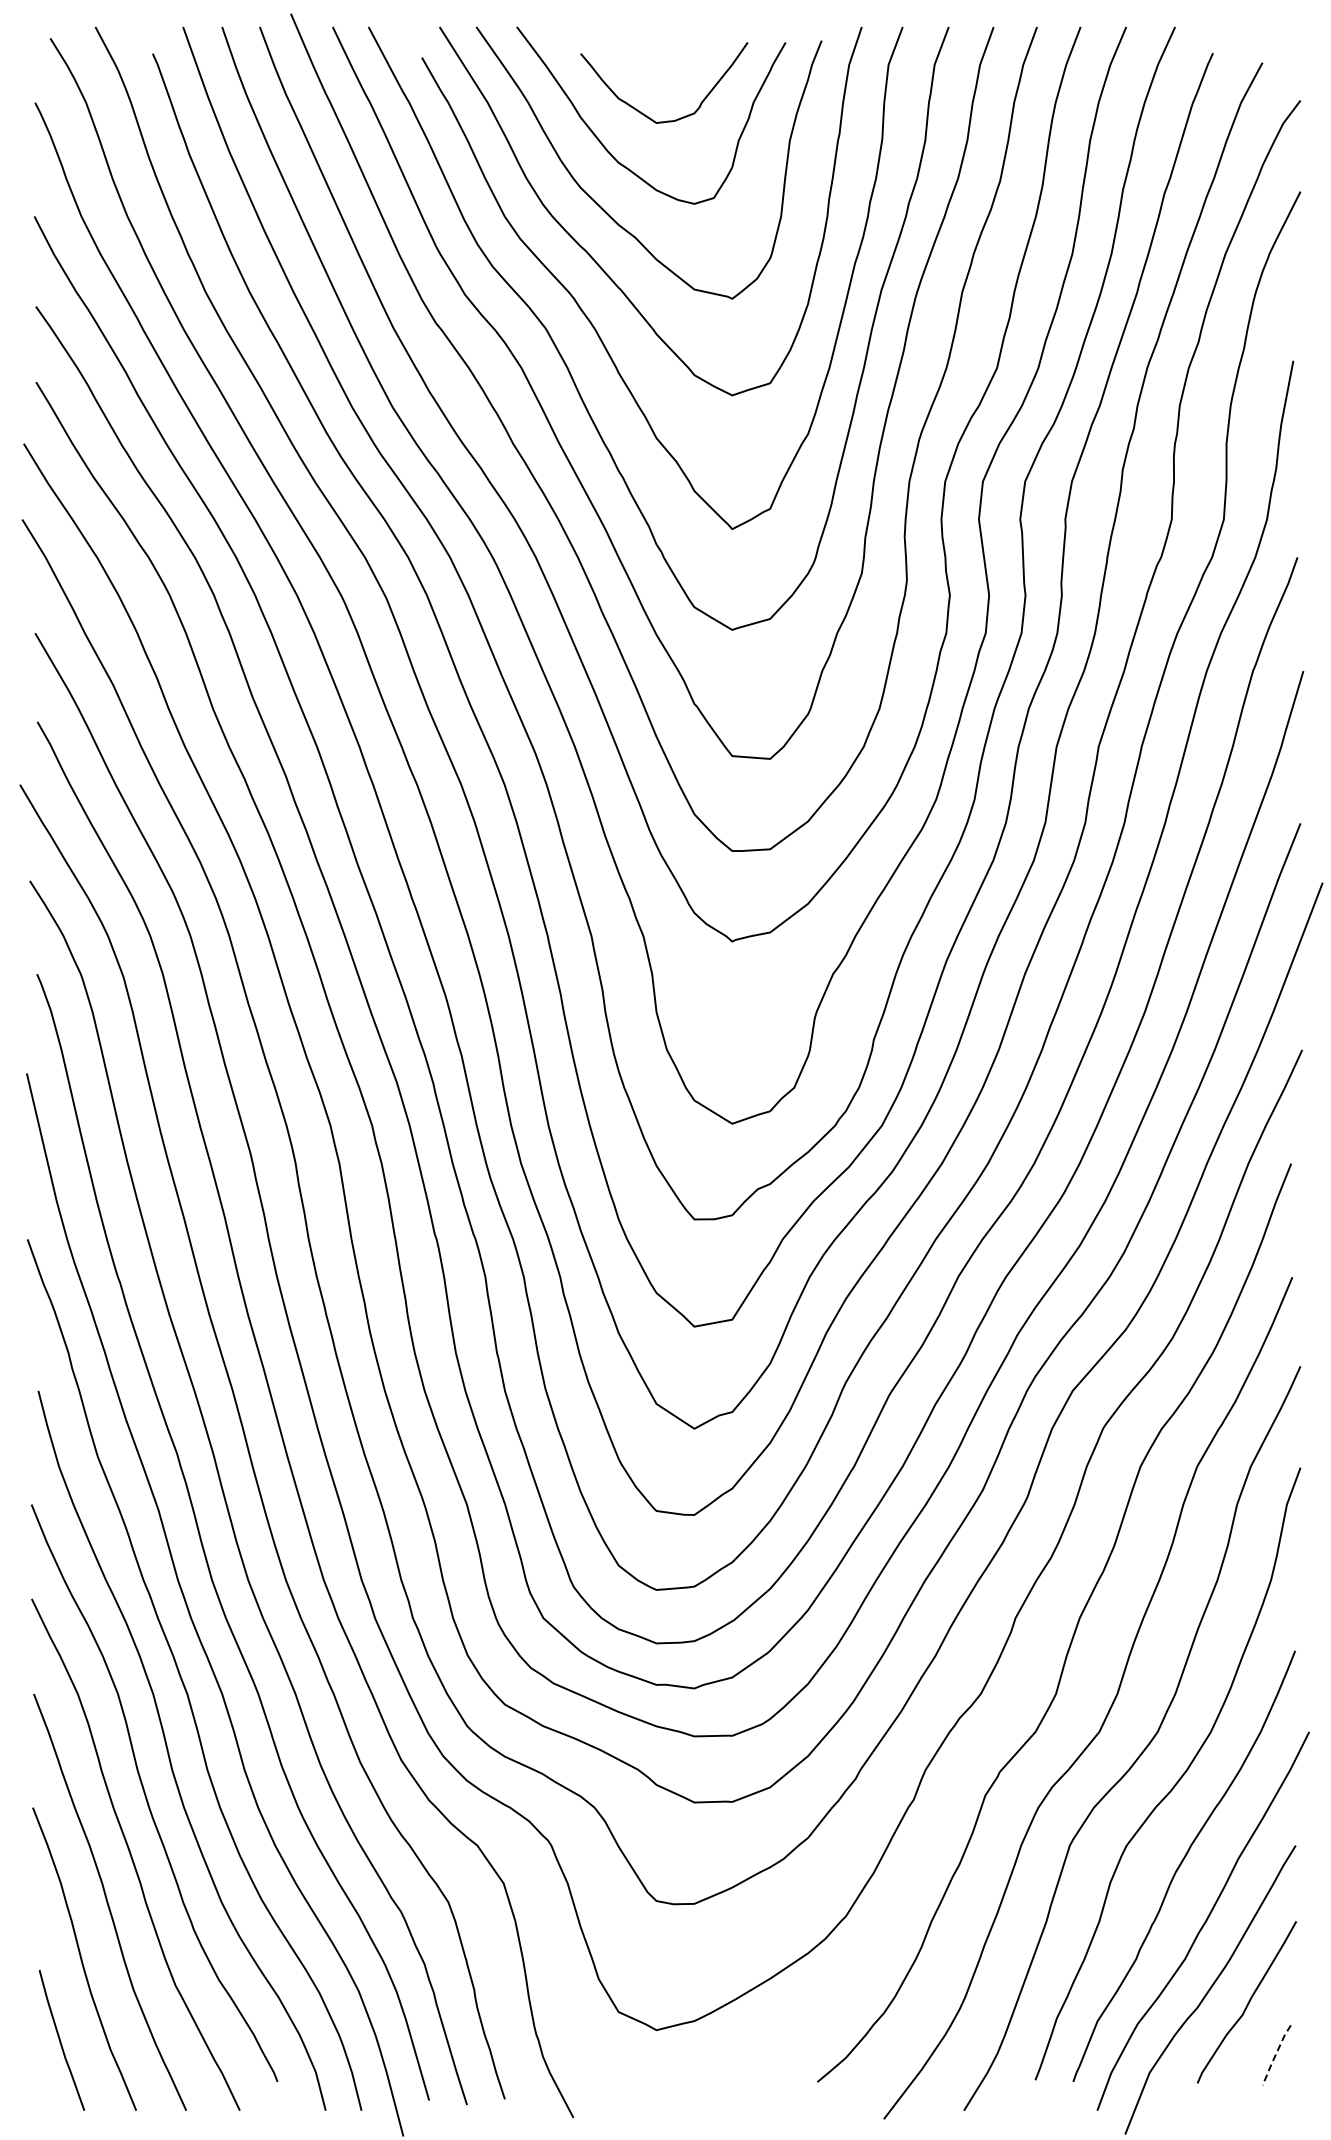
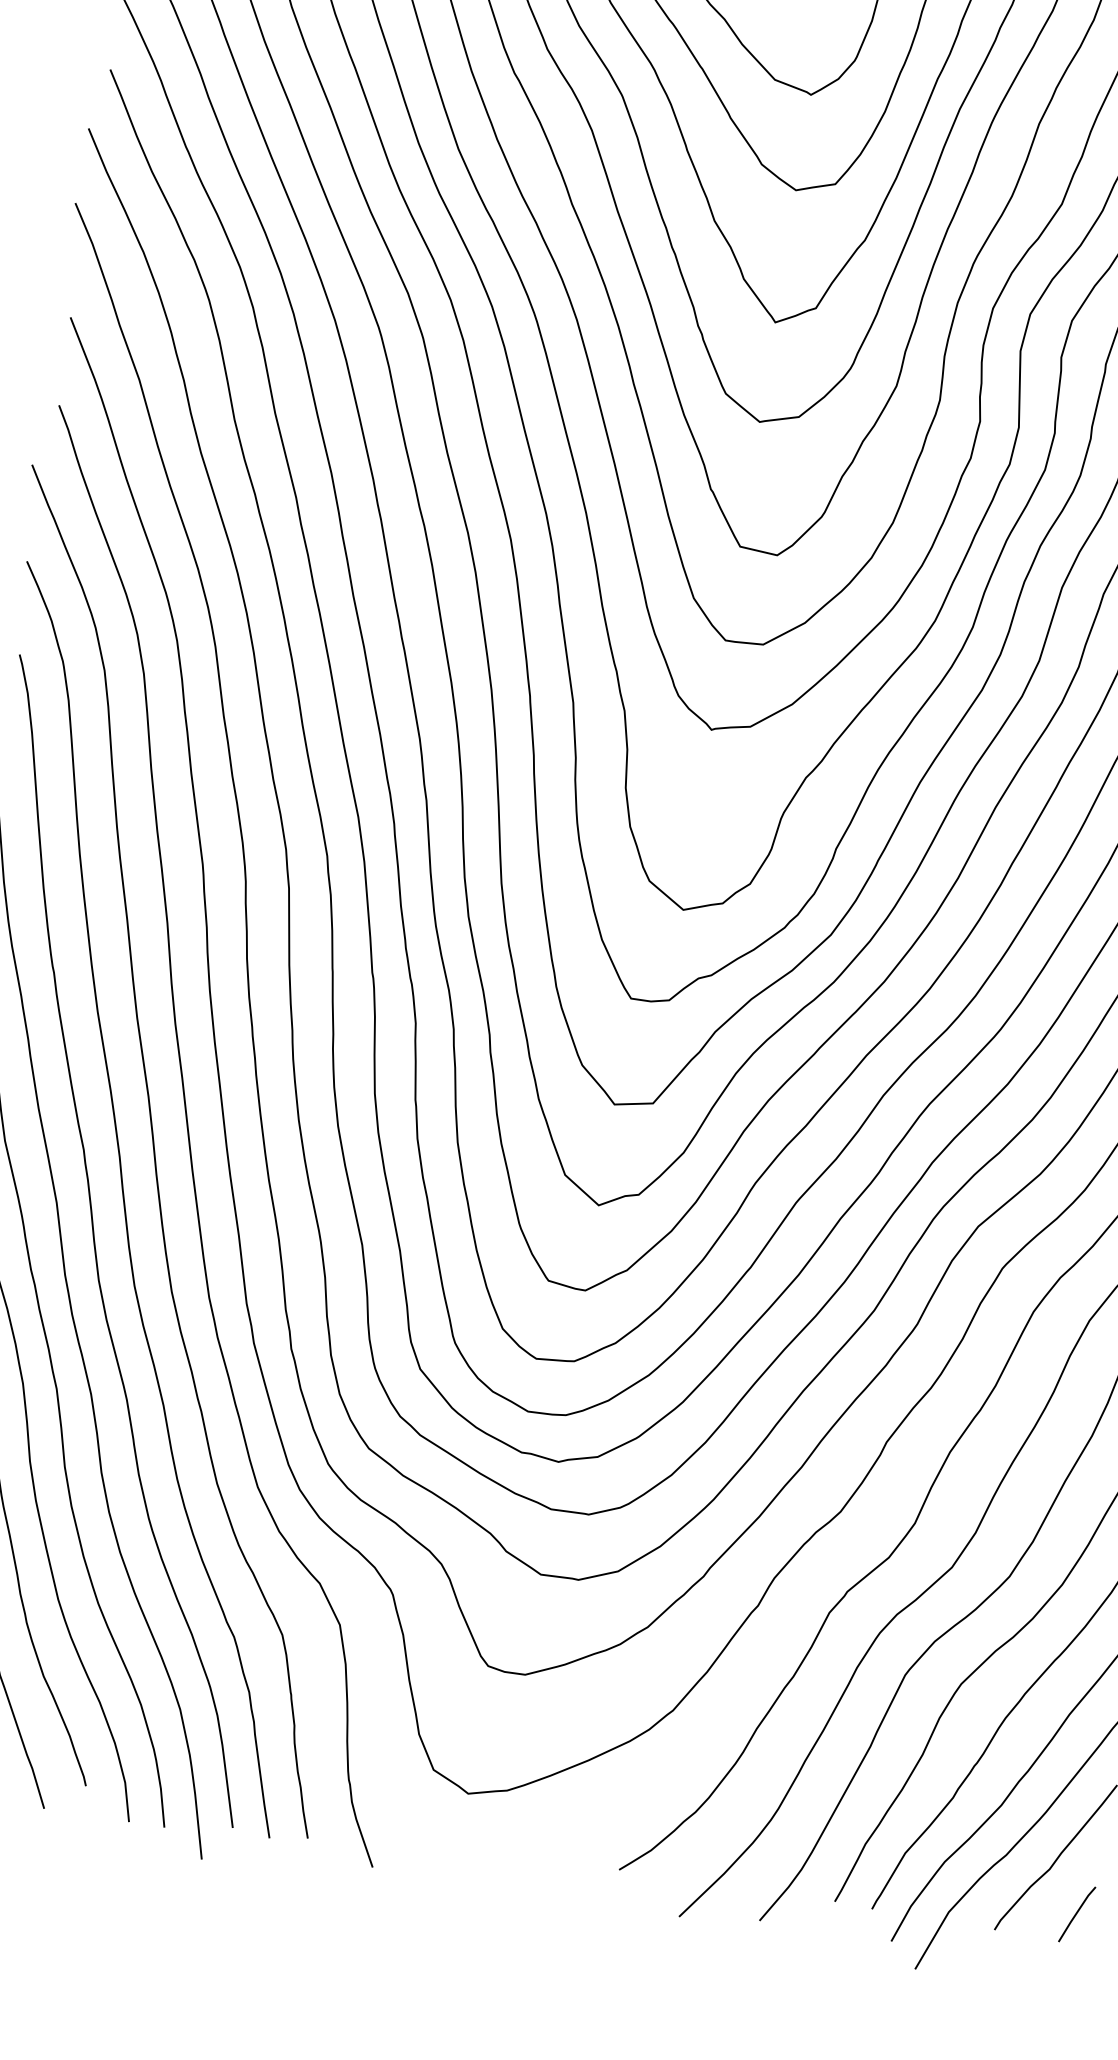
line: (1275, 2054) -> (1076, 1913), dashed -> solid

